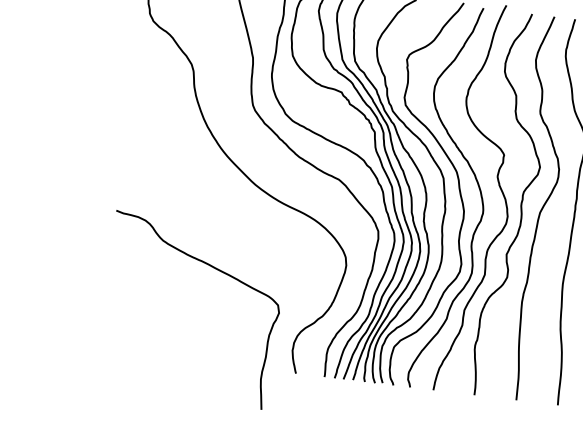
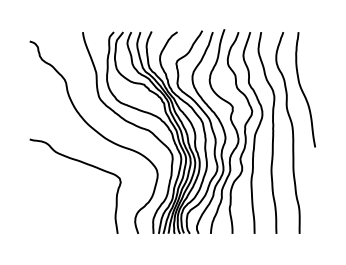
curve: (210, 268) -> (82, 163), moved

